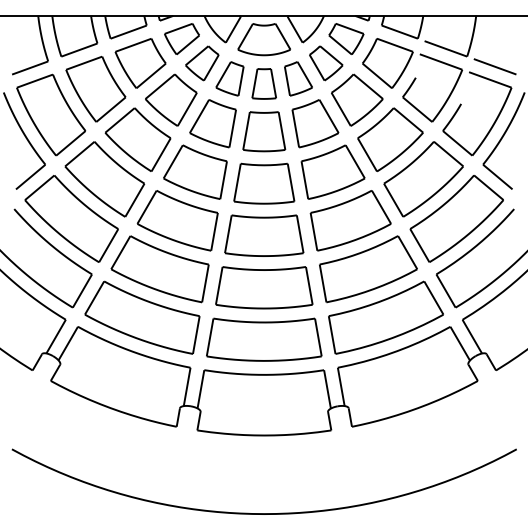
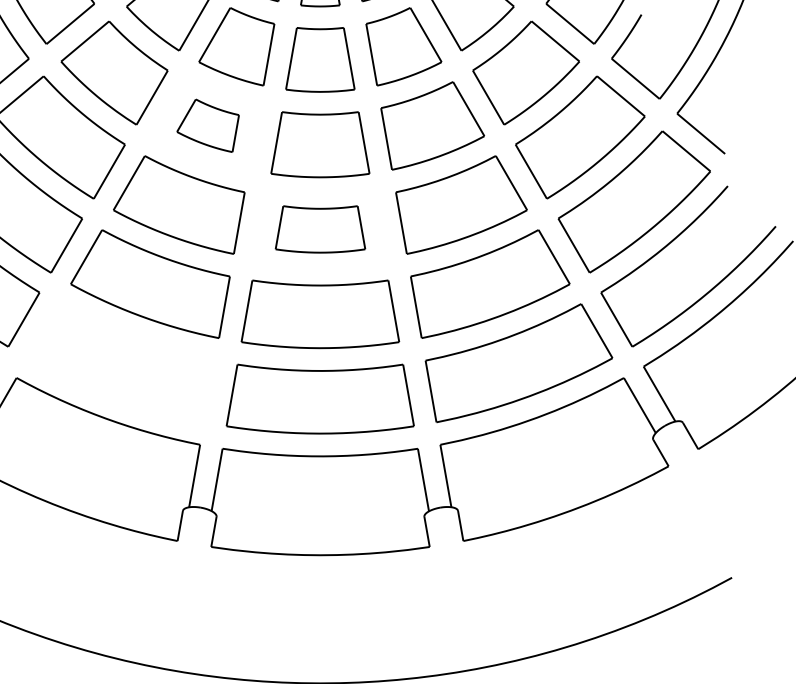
part: (195, 171) -> (208, 124), size x0.6
part: (264, 235) -> (320, 229), size x0.7
part: (142, 317) -> (121, 362), removed

